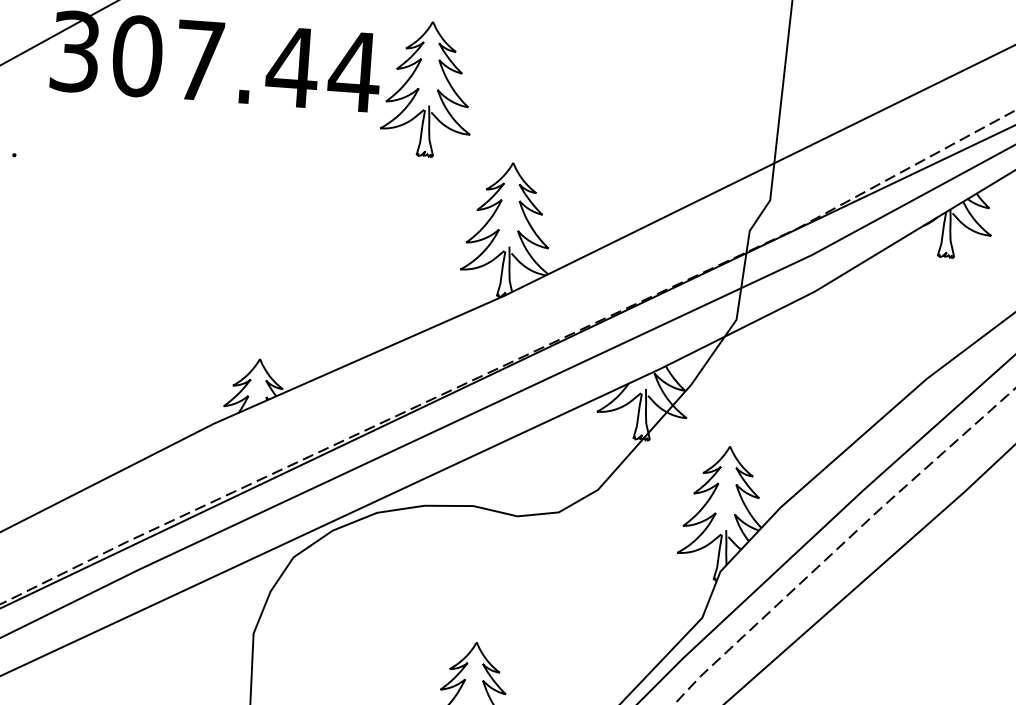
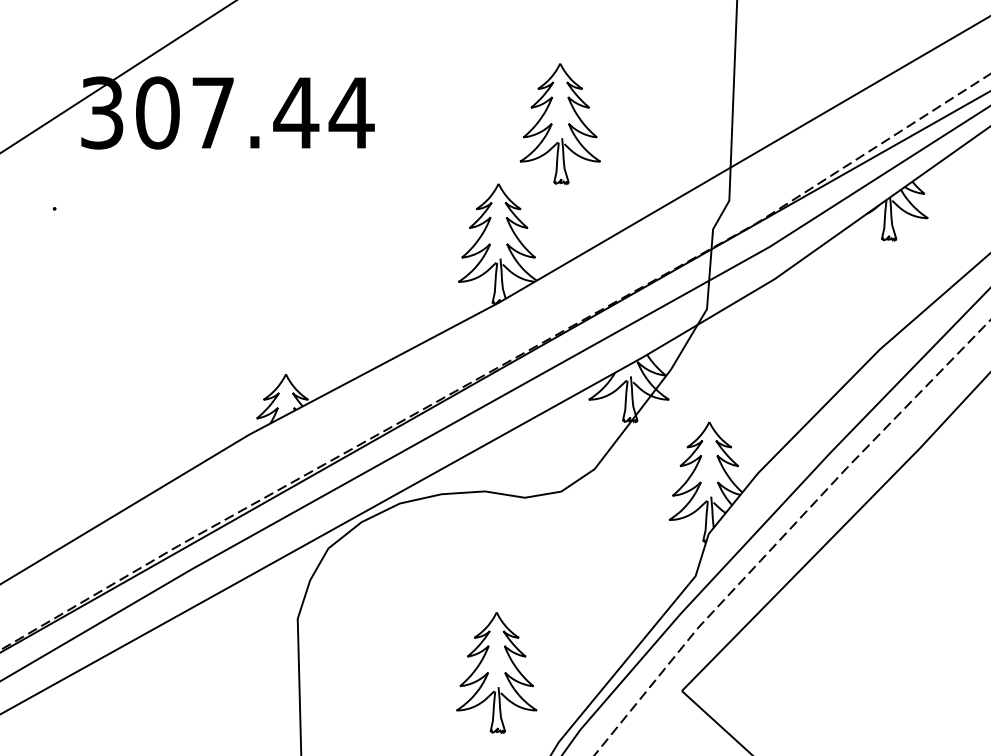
part: (427, 88) -> (559, 123), moved

